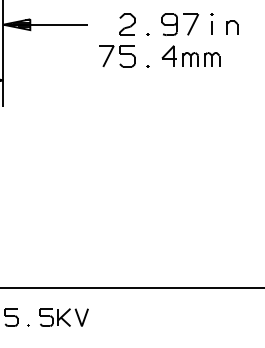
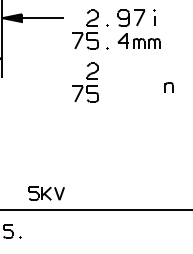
part: (231, 27) -> (168, 87), moved
part: (117, 112) -> (85, 82), added
part: (63, 317) -> (46, 193), moved

